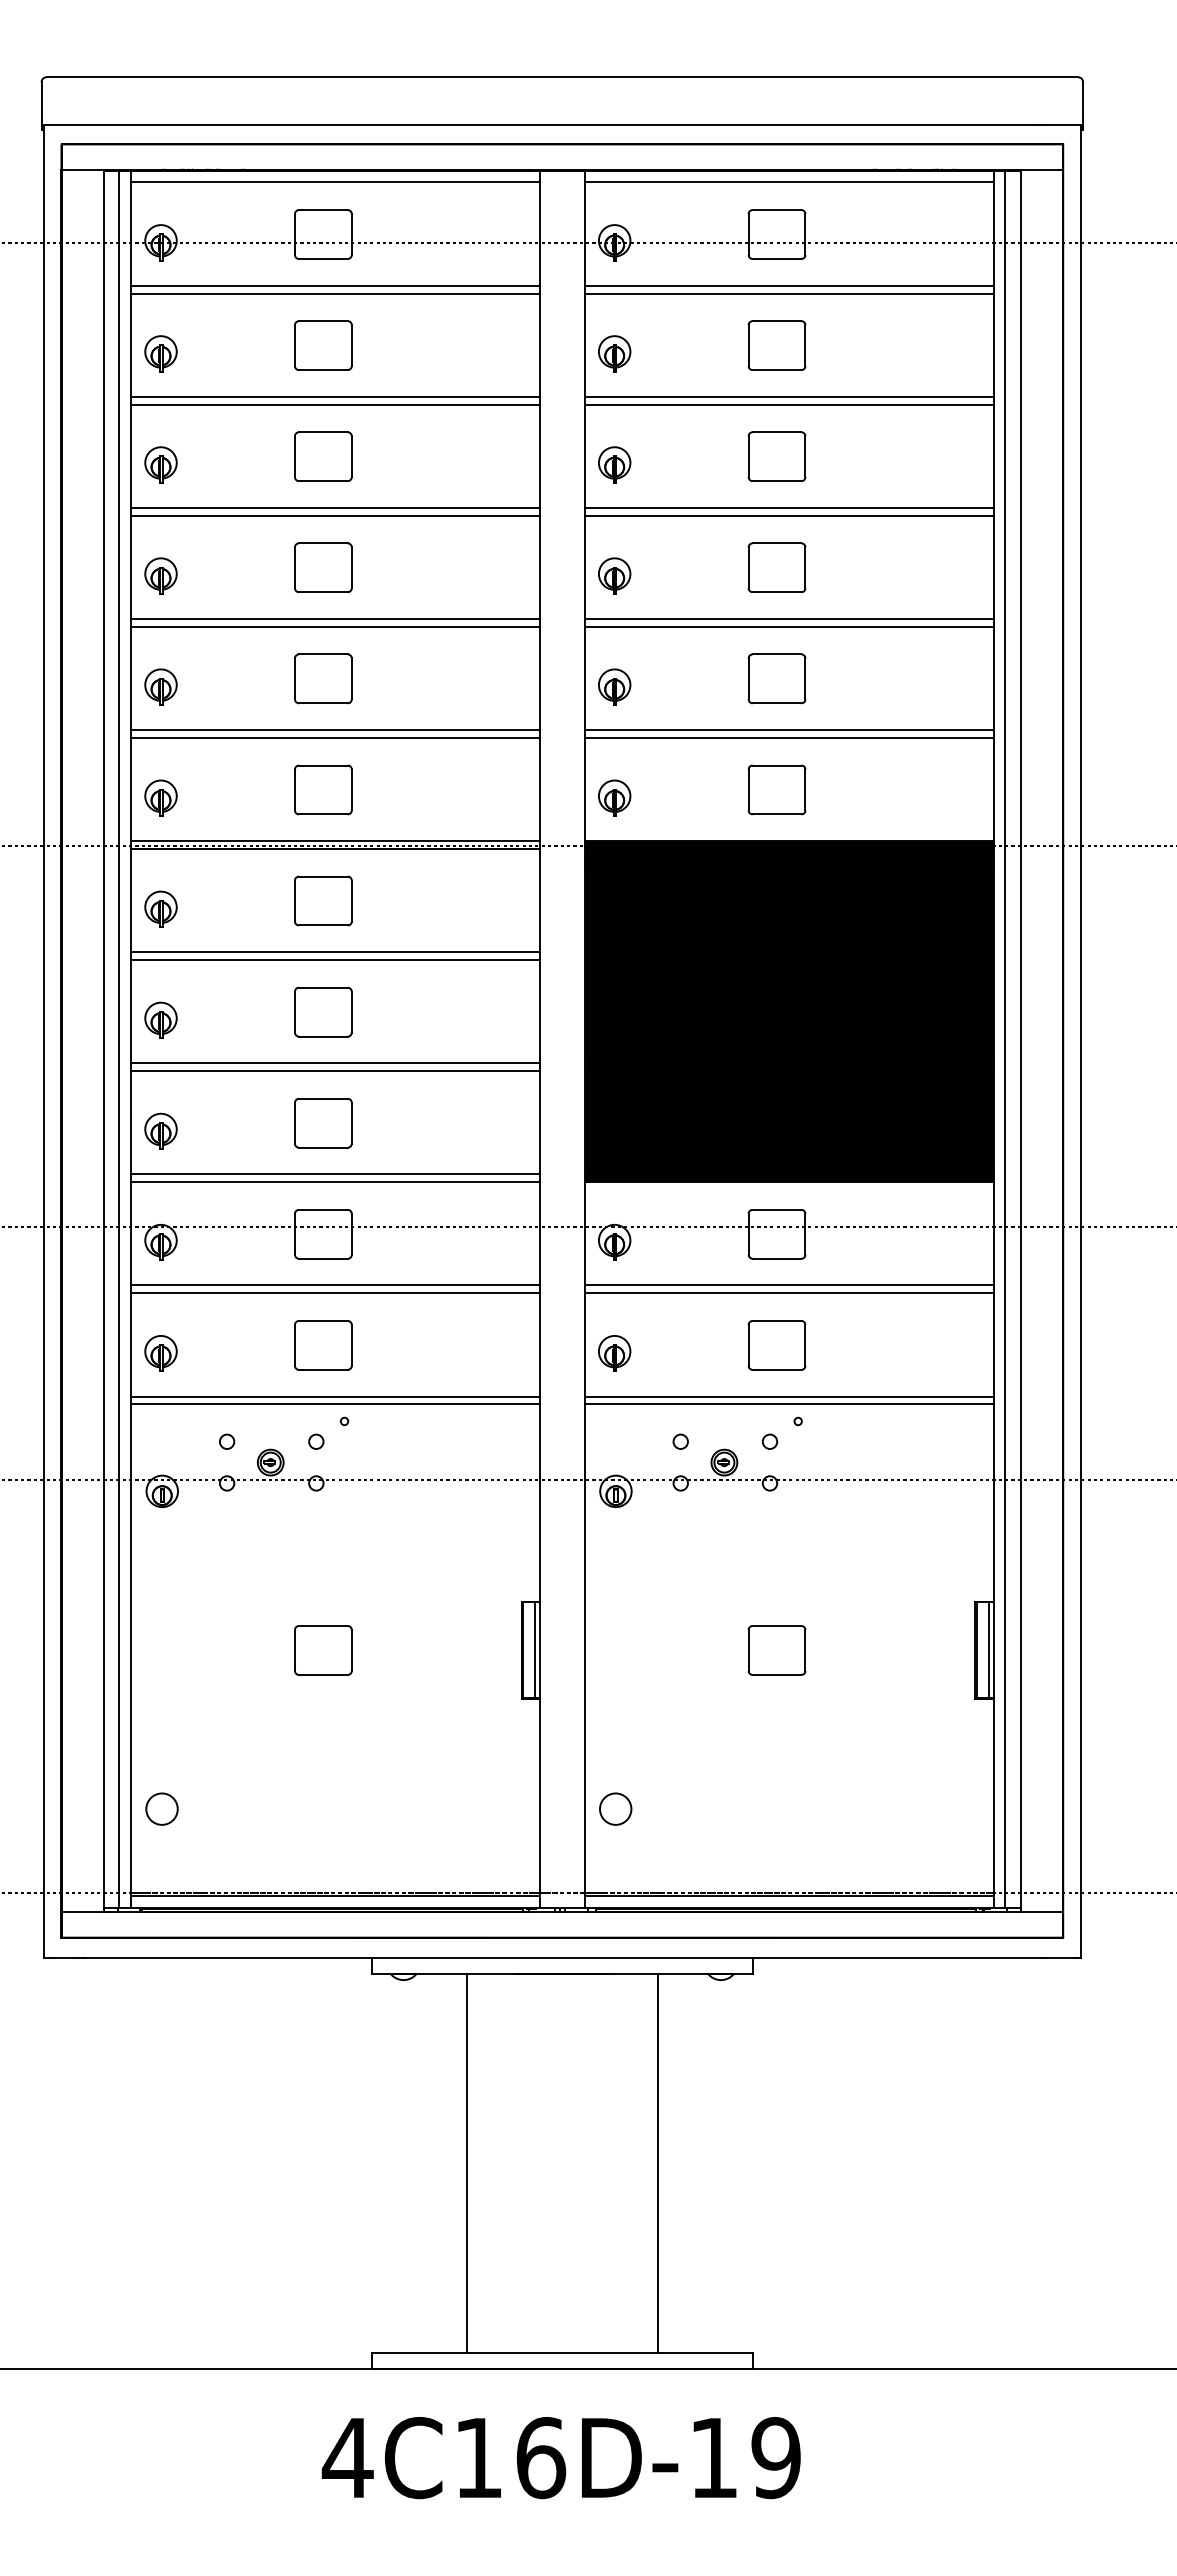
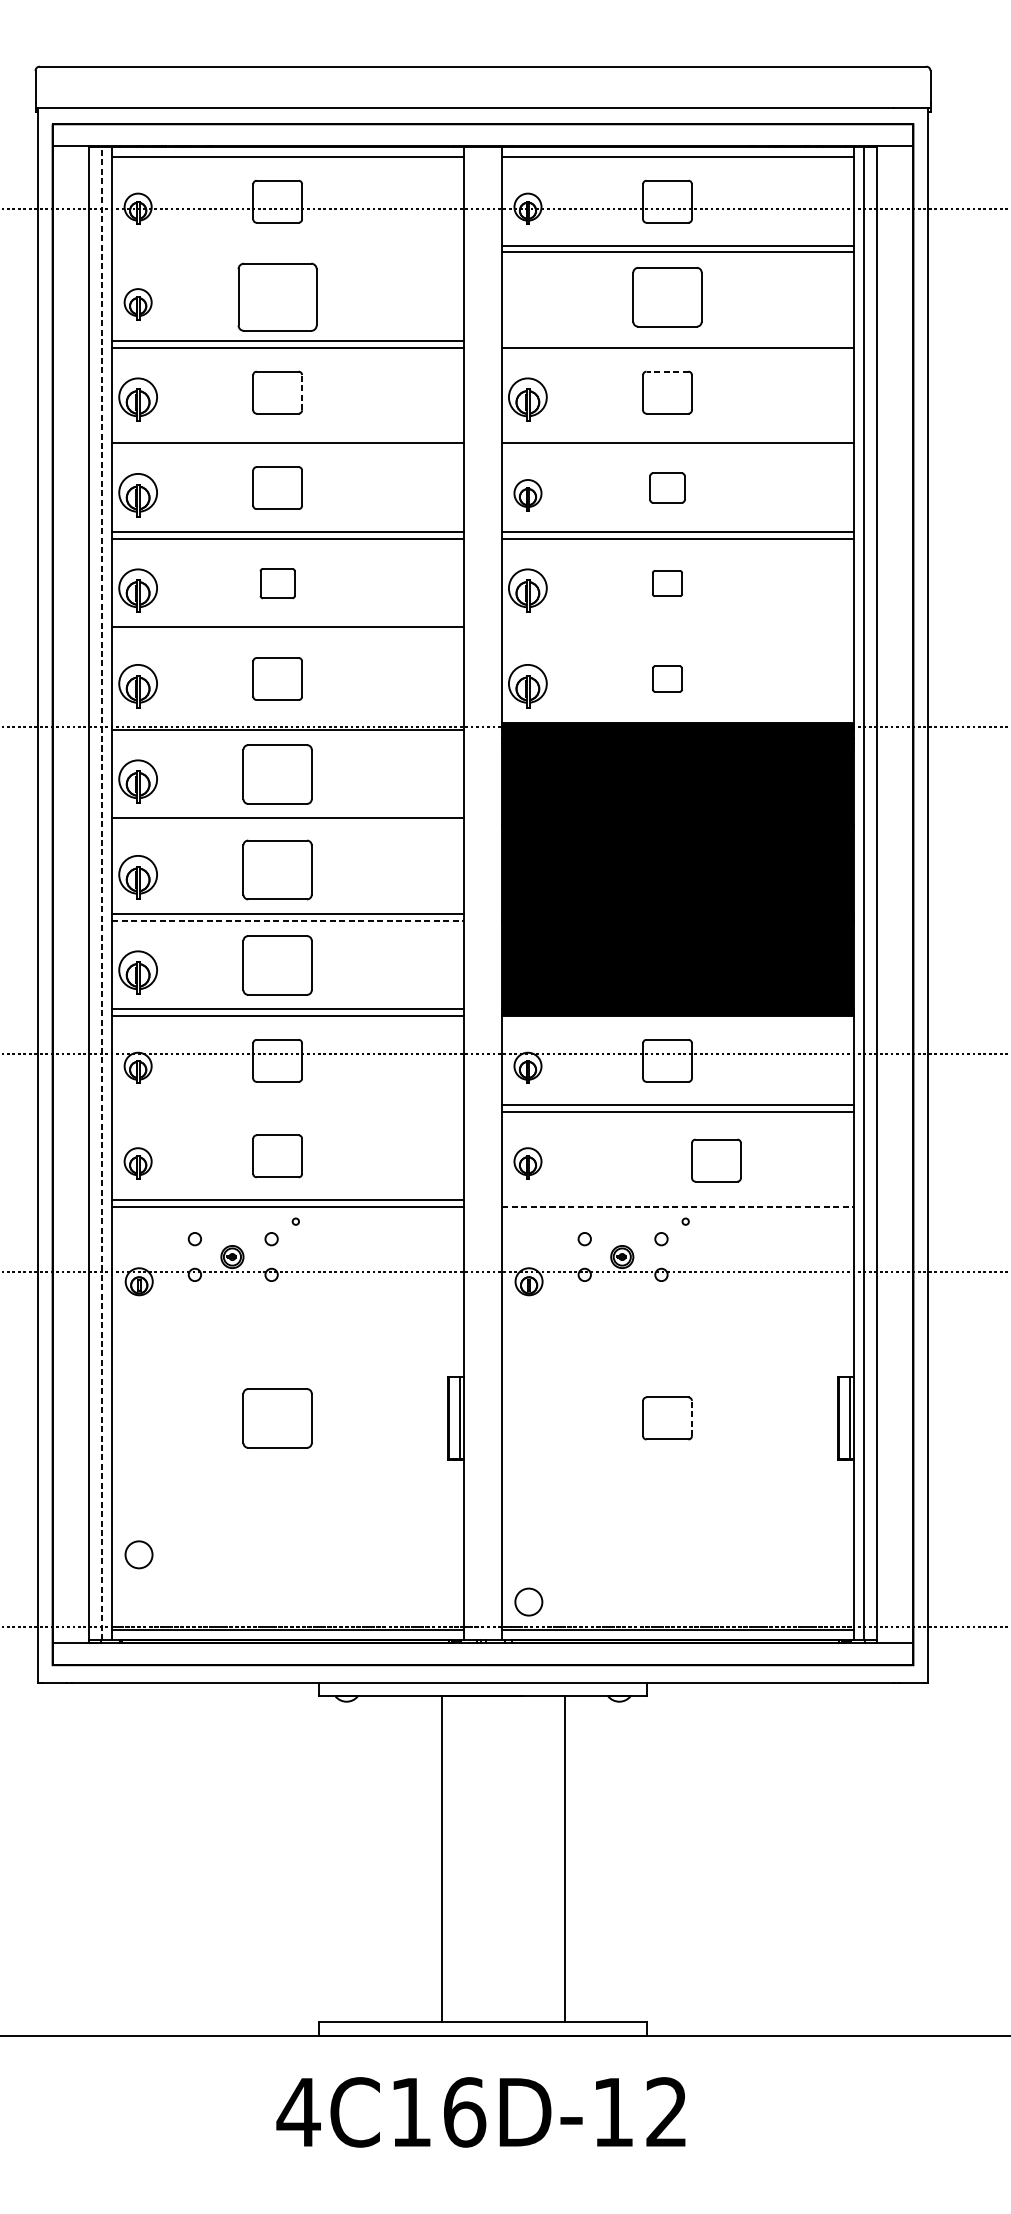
line: (335, 285) -> (288, 245), removed
line: (335, 293) -> (288, 252), removed
part: (323, 345) -> (277, 297), size x1.6
part: (776, 345) -> (667, 297), size x1.4
part: (614, 353) -> (527, 303), removed
line: (788, 396) -> (677, 340), removed
line: (776, 432) -> (667, 371), solid -> dashed
line: (351, 456) -> (301, 392), solid -> dashed
part: (160, 464) -> (137, 399), size x1.4
part: (614, 464) -> (527, 399), size x1.4
line: (335, 507) -> (288, 436), removed
line: (788, 507) -> (677, 436), removed
part: (776, 567) -> (667, 487), size x0.7
part: (160, 575) -> (137, 494), size x1.4
part: (323, 678) -> (277, 583), size x0.7
part: (776, 678) -> (667, 583), size x0.6
part: (160, 686) -> (137, 590), size x1.4
part: (614, 686) -> (527, 590), size x1.4
line: (788, 729) -> (677, 627), removed
line: (335, 737) -> (288, 633), removed
line: (788, 737) -> (677, 633), removed
part: (776, 789) -> (667, 678), size x0.6
part: (160, 797) -> (137, 685), size x1.4
part: (614, 797) -> (527, 685), size x1.4
line: (335, 841) -> (288, 723), removed
part: (323, 900) -> (277, 774), size x1.4
part: (160, 908) -> (137, 780), size x1.4
line: (335, 960) -> (288, 825), removed
part: (323, 1011) -> (277, 869), size x1.4
part: (160, 1019) -> (137, 876), size x1.4
line: (119, 1039) -> (102, 893), solid -> dashed
line: (336, 1071) -> (288, 920), solid -> dashed
part: (323, 1122) -> (277, 964), size x1.4
part: (160, 1130) -> (137, 971), size x1.4
line: (335, 1285) -> (288, 1104), removed
line: (335, 1293) -> (288, 1111), removed
part: (776, 1345) -> (716, 1160), moved
line: (788, 1396) -> (677, 1200), removed
line: (789, 1404) -> (678, 1207), solid -> dashed
line: (805, 1649) -> (691, 1417), solid -> dashed
part: (323, 1650) -> (277, 1418), size x1.4
circle: (615, 1808) -> (528, 1601), moved
line: (467, 2162) -> (441, 1858), moved
text: (775, 2458) -> (666, 2112), 4C16D-19 -> 4C16D-12

